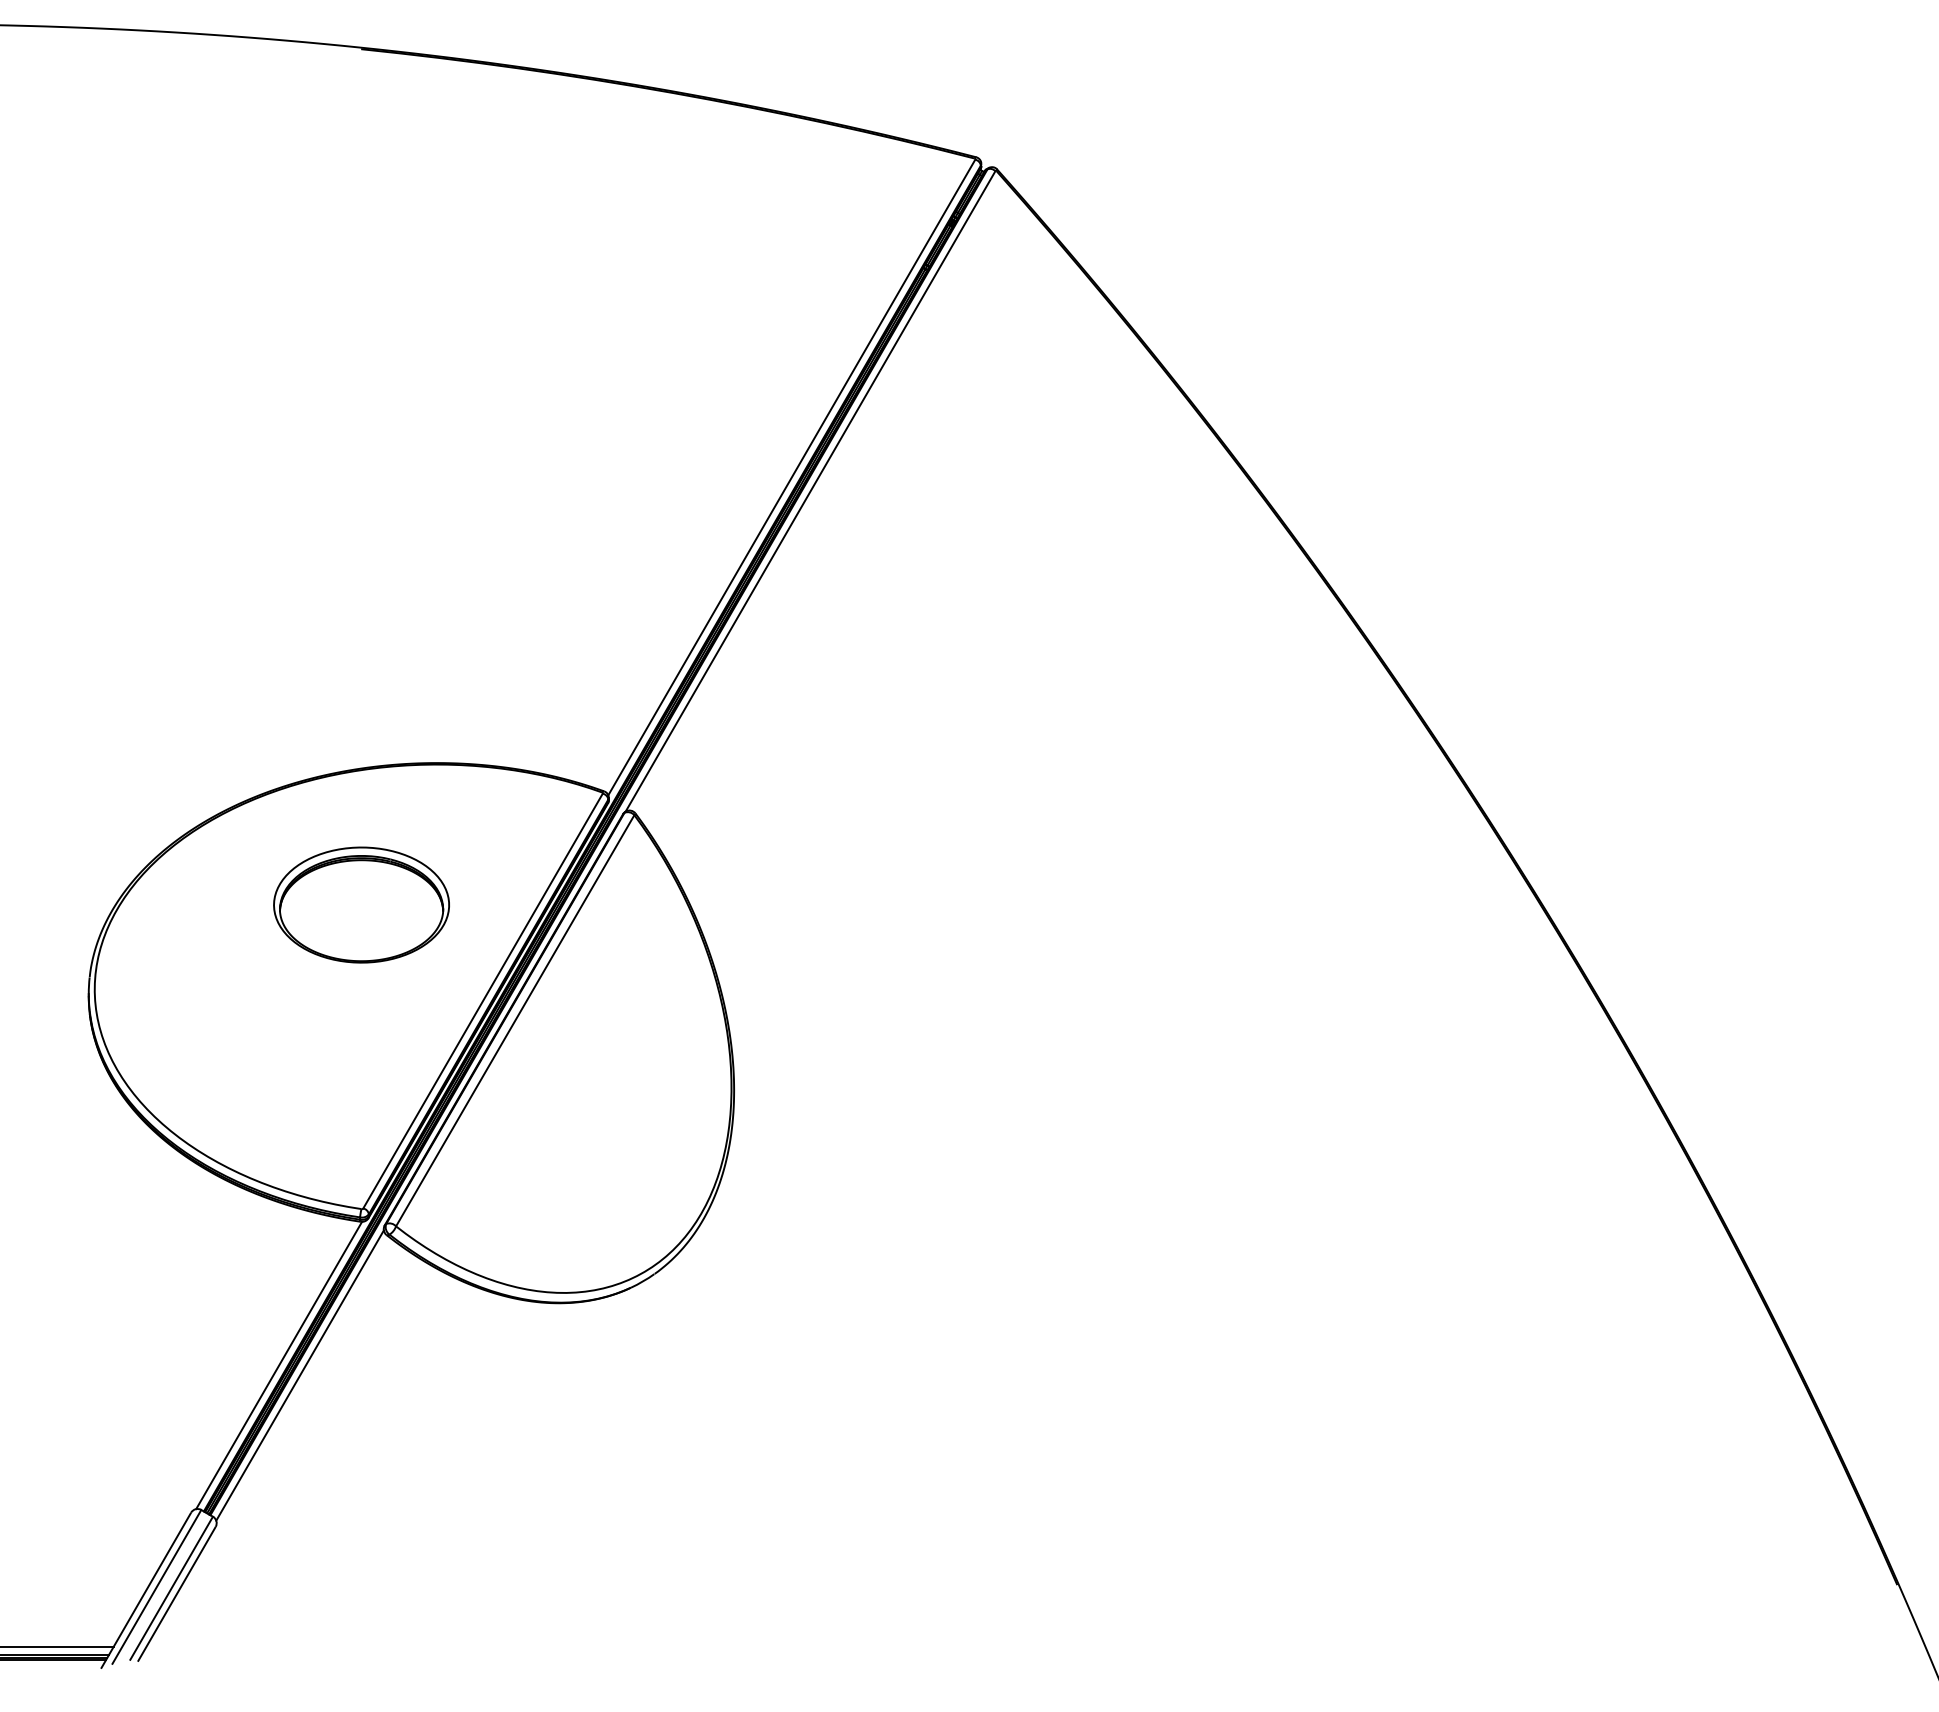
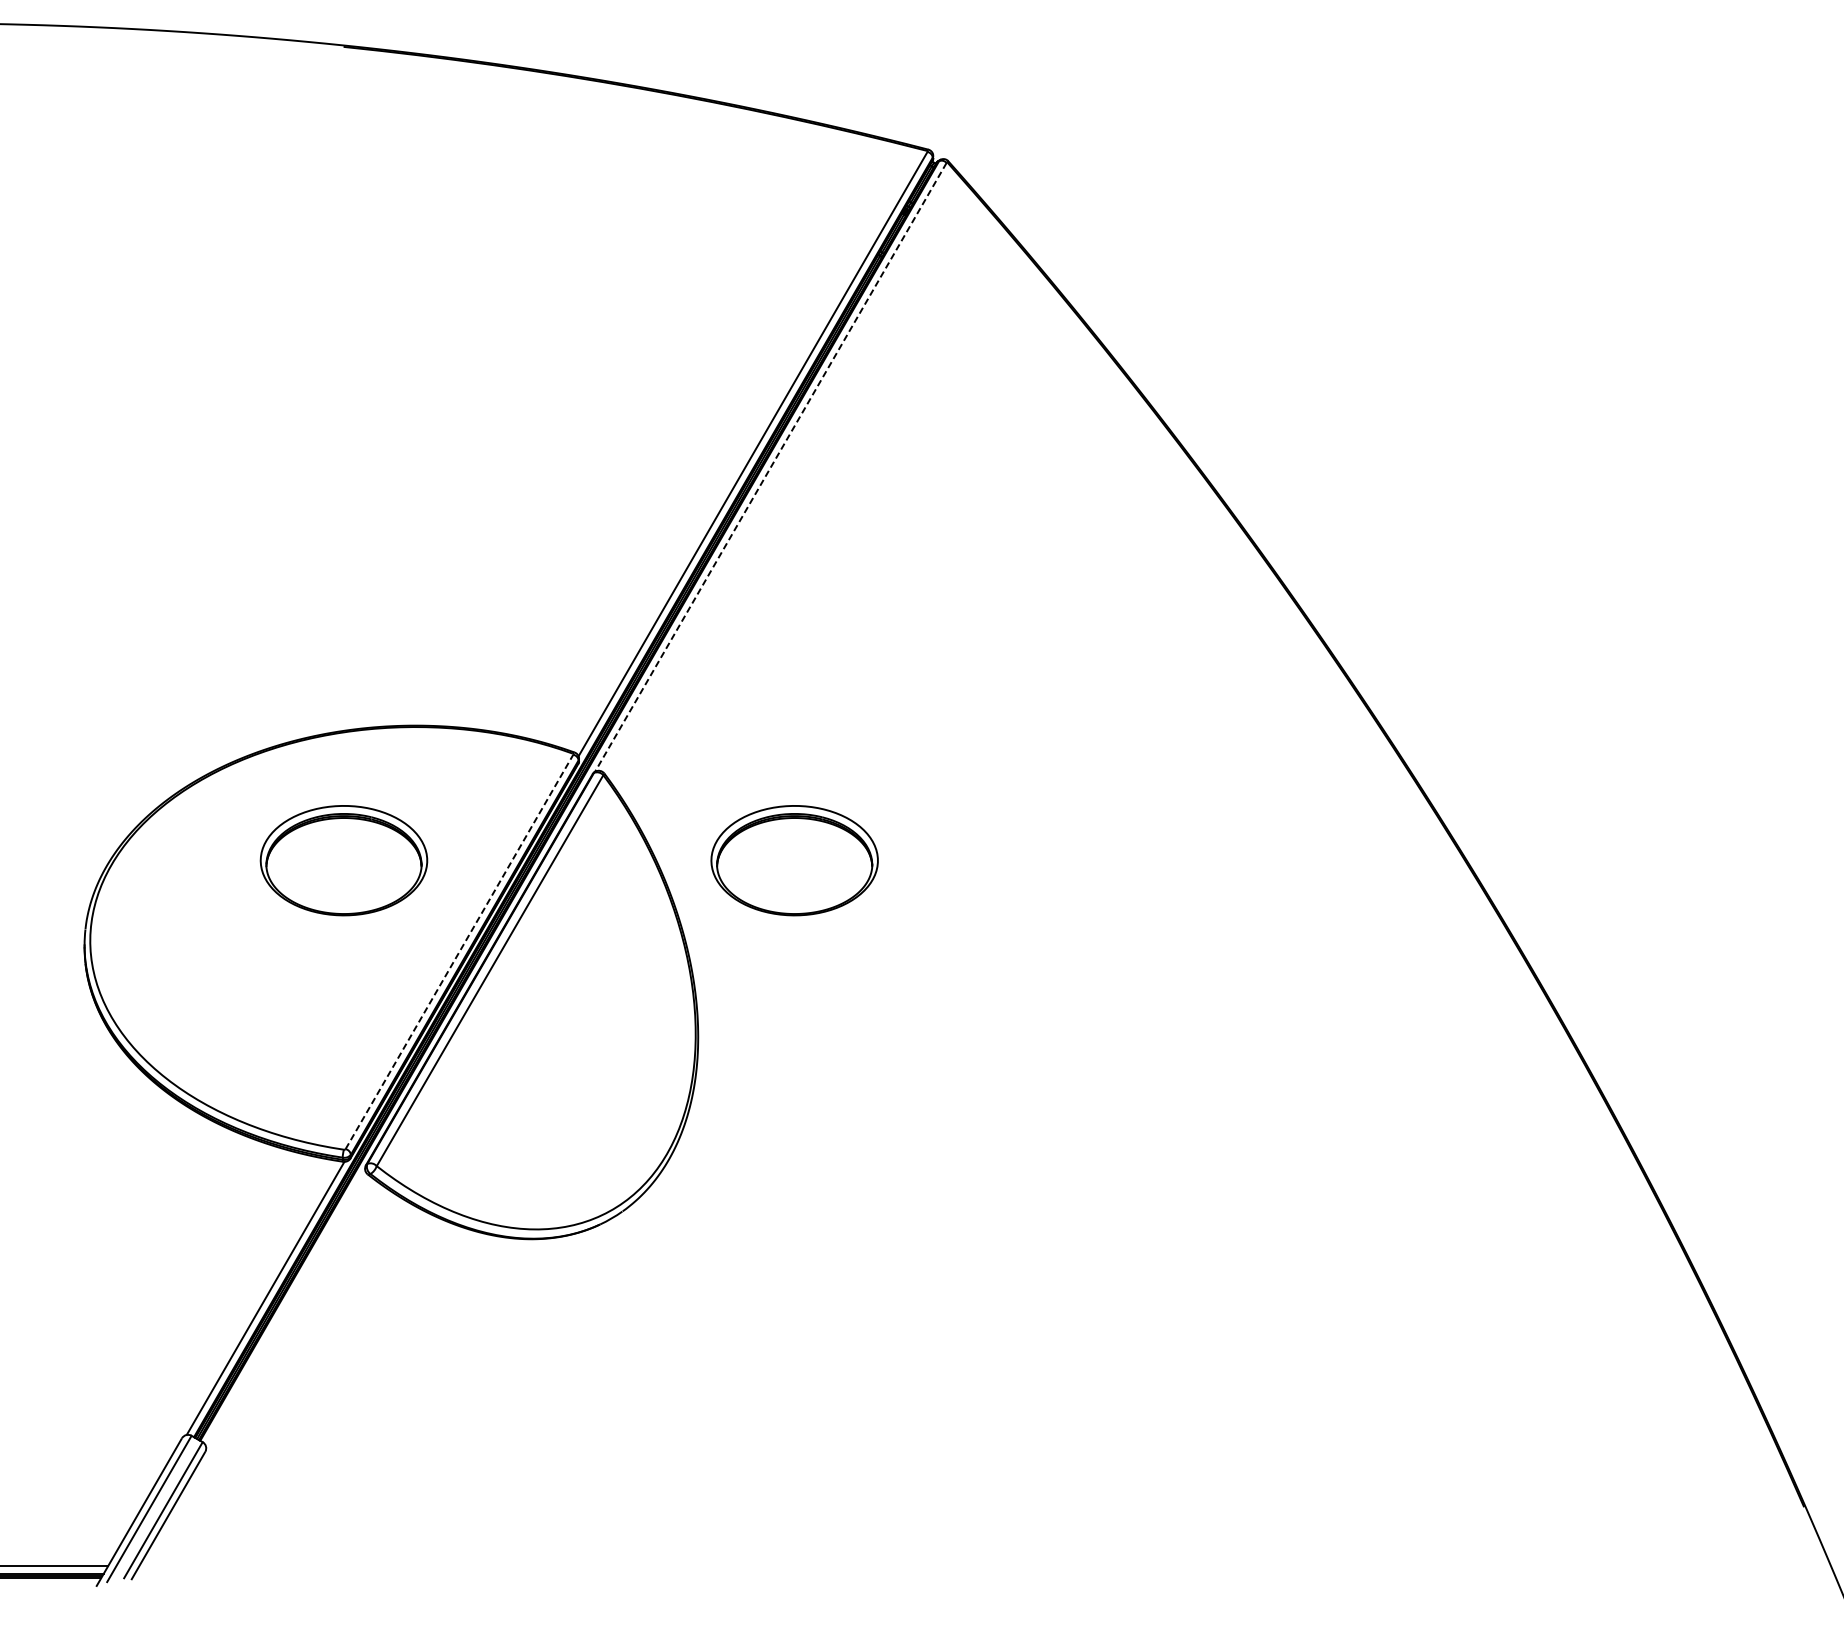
line: (810, 491) -> (770, 467), solid -> dashed
part: (835, 904) -> (794, 860), added
line: (483, 1000) -> (459, 951), solid -> dashed
line: (299, 1375) -> (284, 1307), removed

